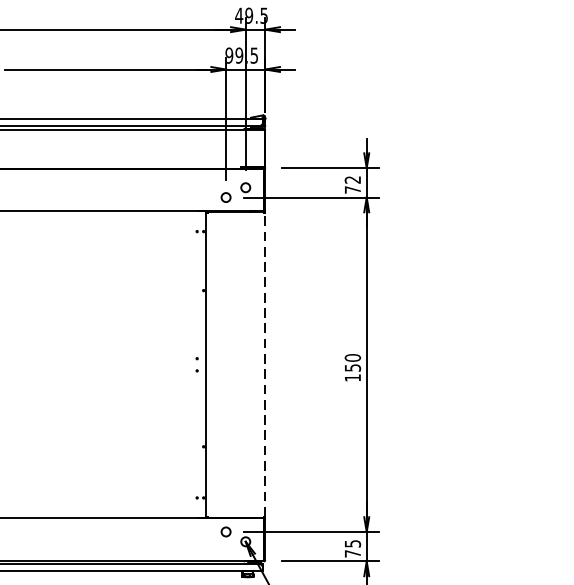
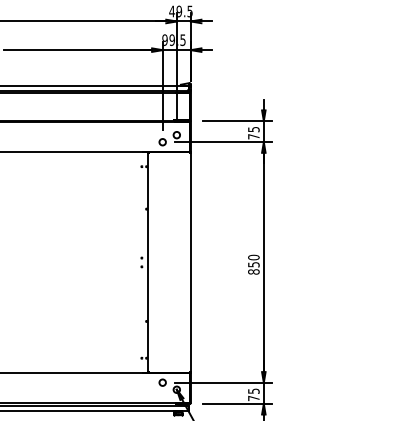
text: (352, 179) -> (253, 129), 72 -> 75
line: (264, 363) -> (190, 261), dashed -> solid
text: (352, 377) -> (253, 271), 150 -> 850

